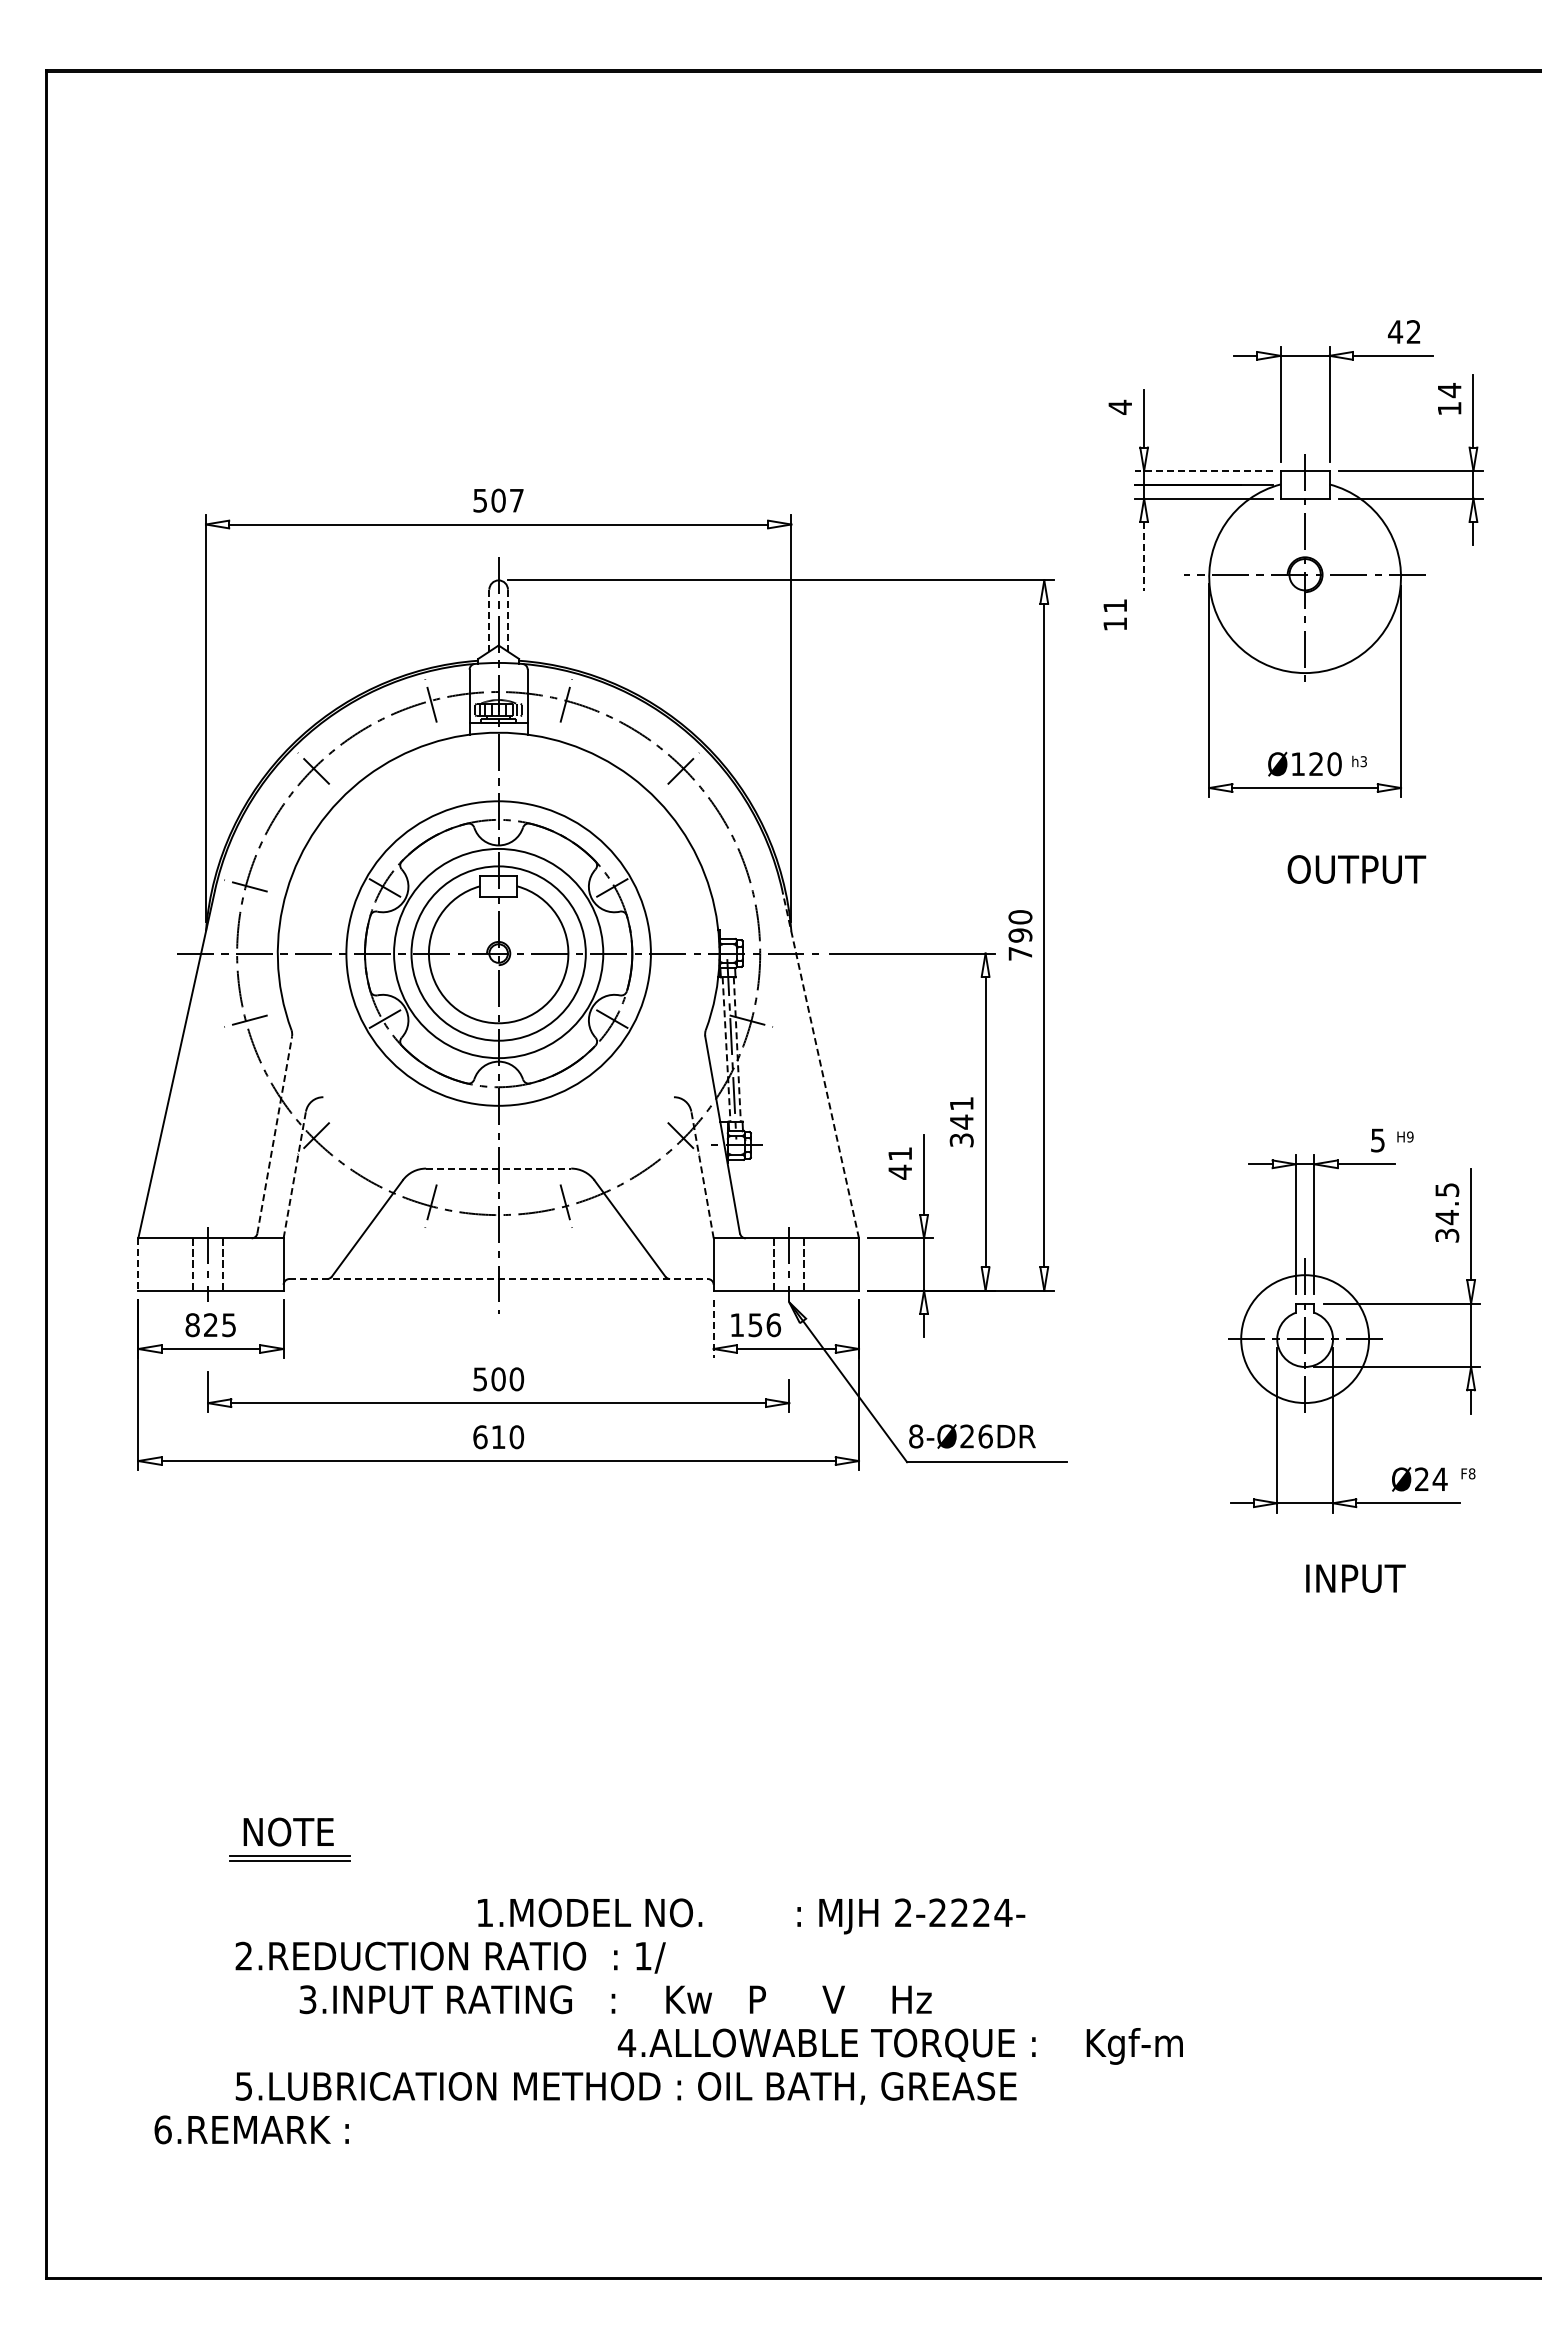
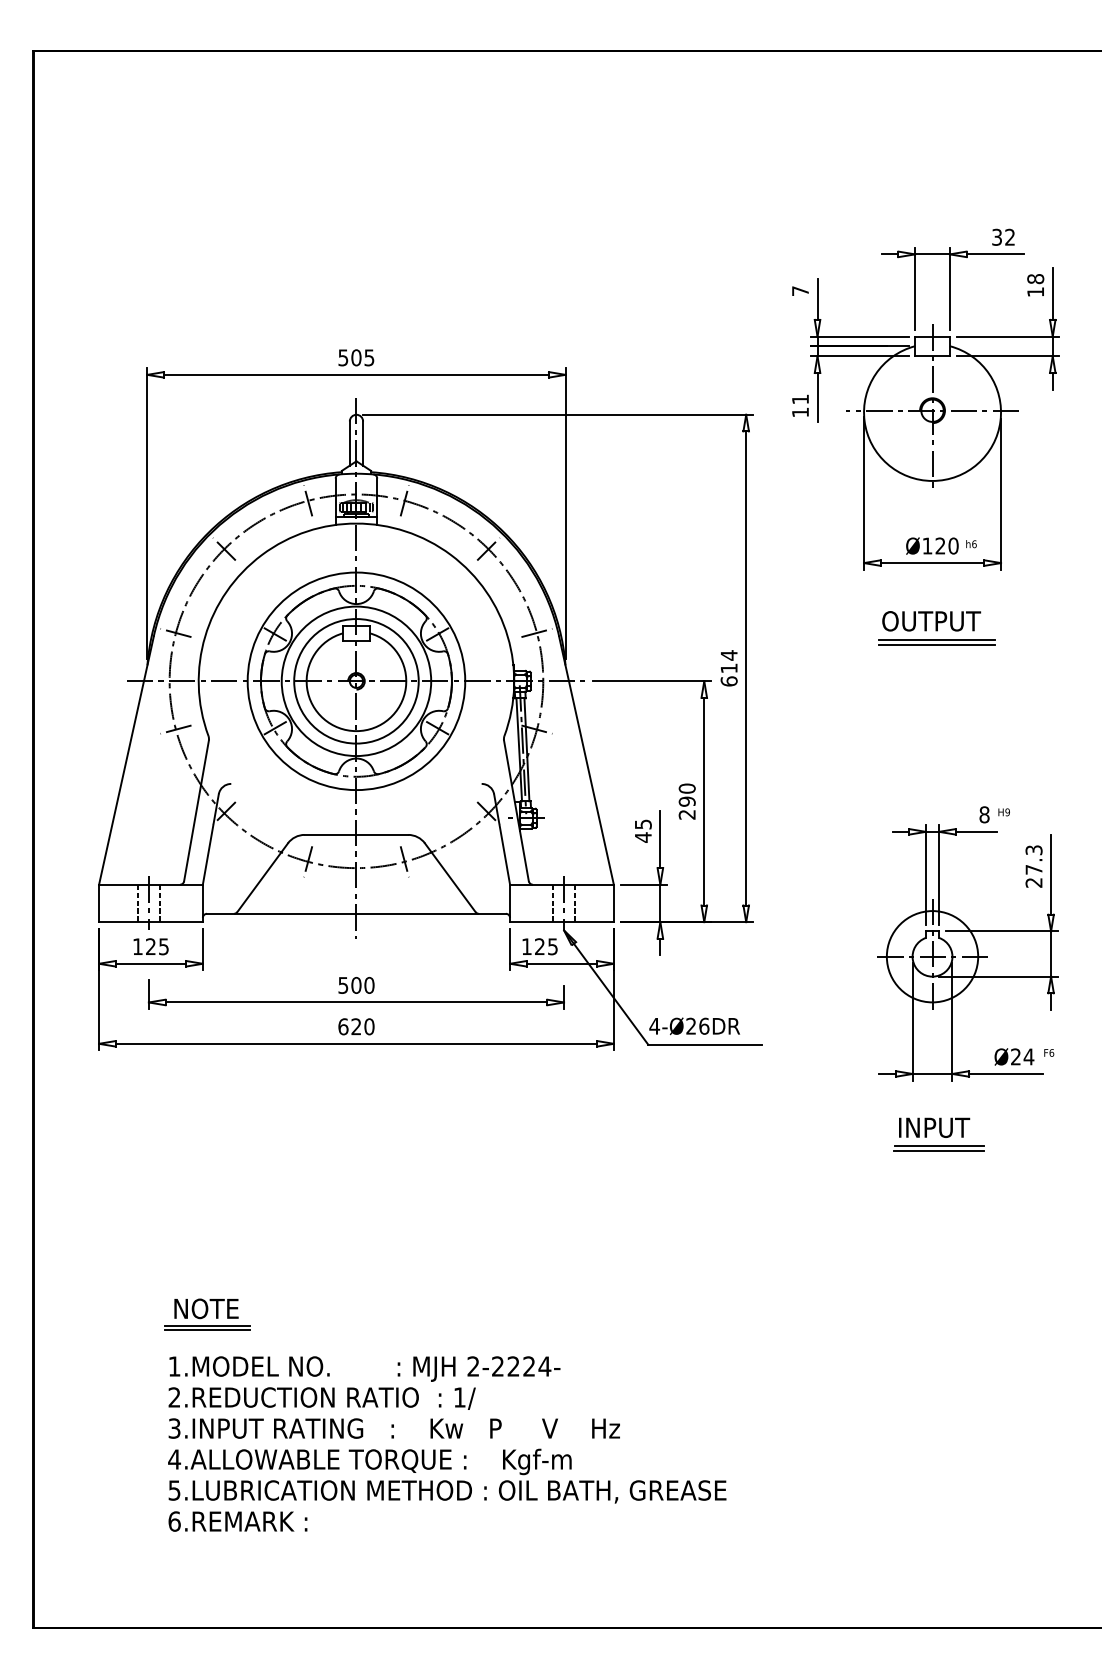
text: (1395, 331) -> (997, 236), 42 -> 32
text: (1449, 390) -> (1035, 279), 14 -> 18
text: (1119, 406) -> (799, 290), 4 -> 7
line: (1203, 470) -> (859, 336), dashed -> solid
text: (516, 500) -> (369, 357), 507 -> 505
line: (1144, 556) -> (817, 397), dashed -> solid
text: (1114, 614) -> (799, 405), moved
line: (489, 620) -> (349, 443), dashed -> solid
line: (507, 620) -> (362, 443), dashed -> solid
text: (1363, 761) -> (974, 544), h3 -> h6
text: (1356, 869) -> (931, 621), moved
line: (750, 885) -> (536, 632), added
line: (1310, 895) -> (936, 639), added
line: (1310, 902) -> (936, 644), added
text: (1020, 934) -> (729, 667), 790 -> 614
line: (726, 1049) -> (519, 749), dashed -> solid
line: (737, 1049) -> (527, 749), dashed -> solid
line: (820, 1064) -> (586, 760), dashed -> solid
text: (961, 1121) -> (687, 801), 341 -> 290
line: (274, 1134) -> (196, 810), dashed -> solid
text: (1377, 1140) -> (984, 814), 5 -> 8
text: (900, 1153) -> (643, 824), 41 -> 45
line: (498, 1168) -> (356, 834), dashed -> solid
line: (294, 1174) -> (210, 839), dashed -> solid
line: (702, 1174) -> (502, 839), dashed -> solid
text: (1447, 1212) -> (1034, 866), 34.5 -> 27.3
line: (138, 1264) -> (99, 903), dashed -> solid
line: (499, 1279) -> (357, 914), dashed -> solid
text: (192, 1325) -> (137, 947), 825 -> 125
text: (764, 1325) -> (546, 947), 156 -> 125
line: (713, 1329) -> (509, 949), dashed -> solid
text: (498, 1436) -> (356, 1026), 610 -> 620
text: (915, 1436) -> (654, 1026), 8-Ø26DR -> 4-Ø26DR
text: (1471, 1473) -> (1051, 1052), F8 -> F6
text: (1355, 1578) -> (934, 1127), moved
line: (1314, 1604) -> (939, 1146), added
line: (1314, 1611) -> (939, 1151), added
text: (751, 1916) -> (364, 1369), moved
text: (615, 1999) -> (394, 1428), moved
text: (899, 2046) -> (369, 1462), moved
text: (251, 2129) -> (237, 1521), moved

